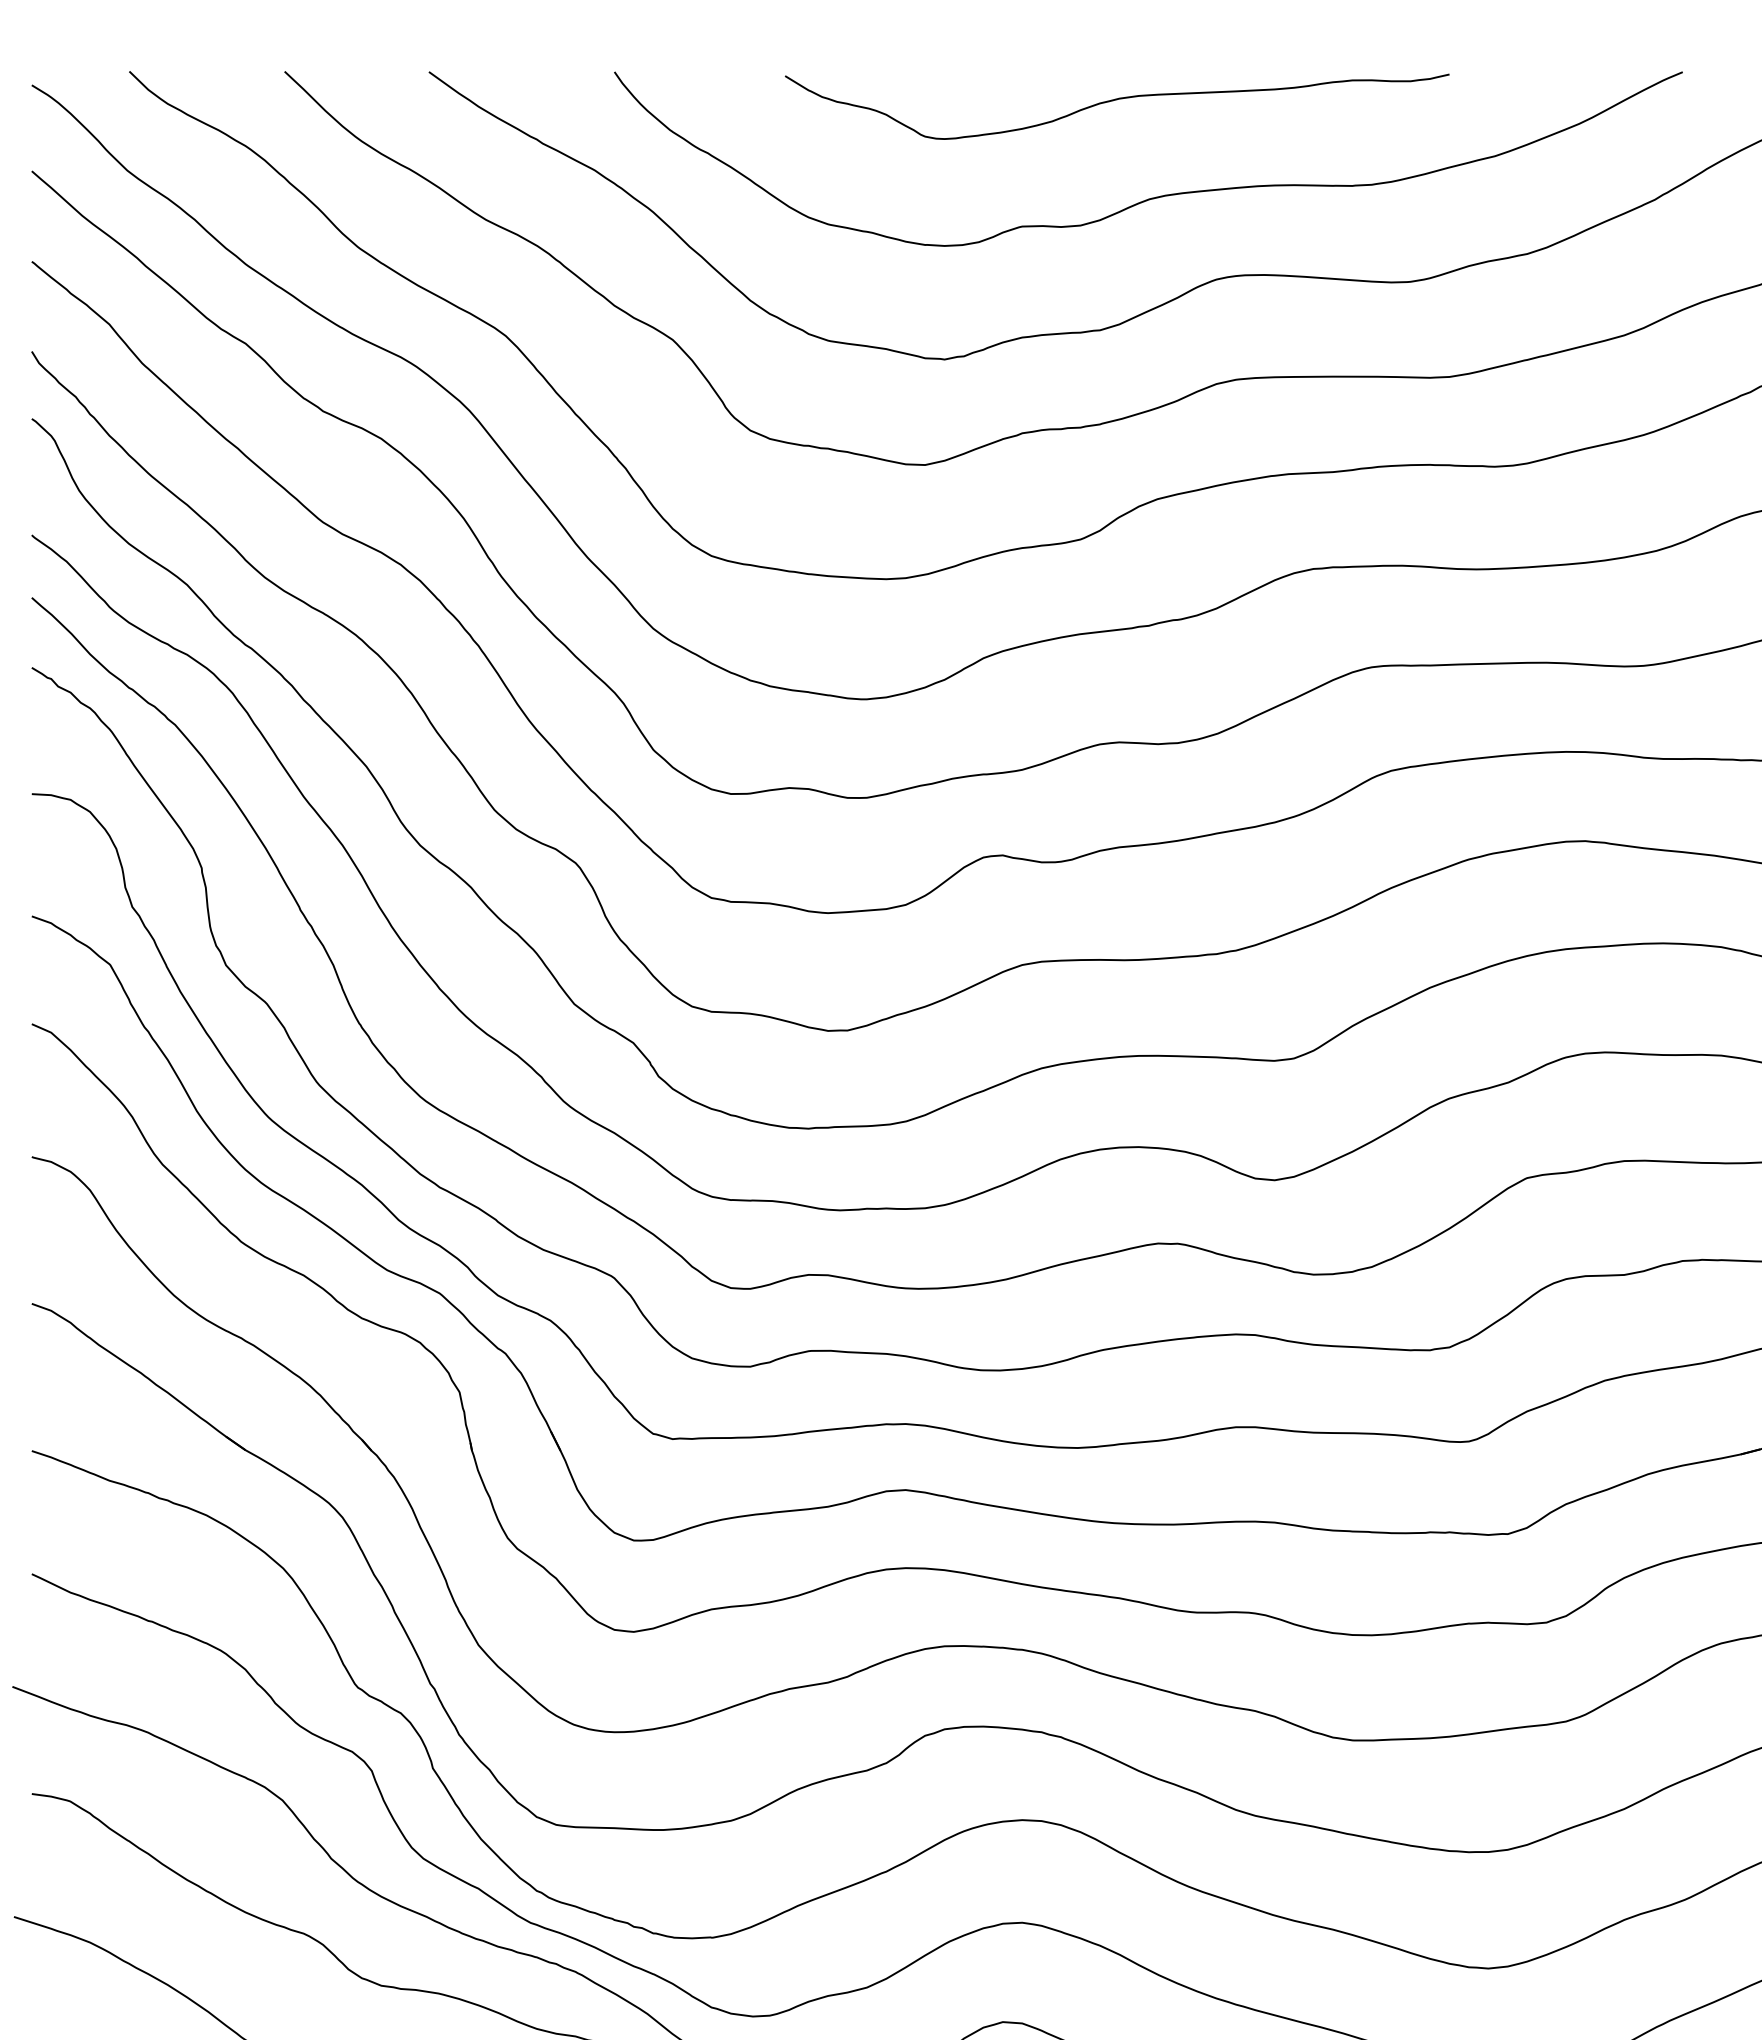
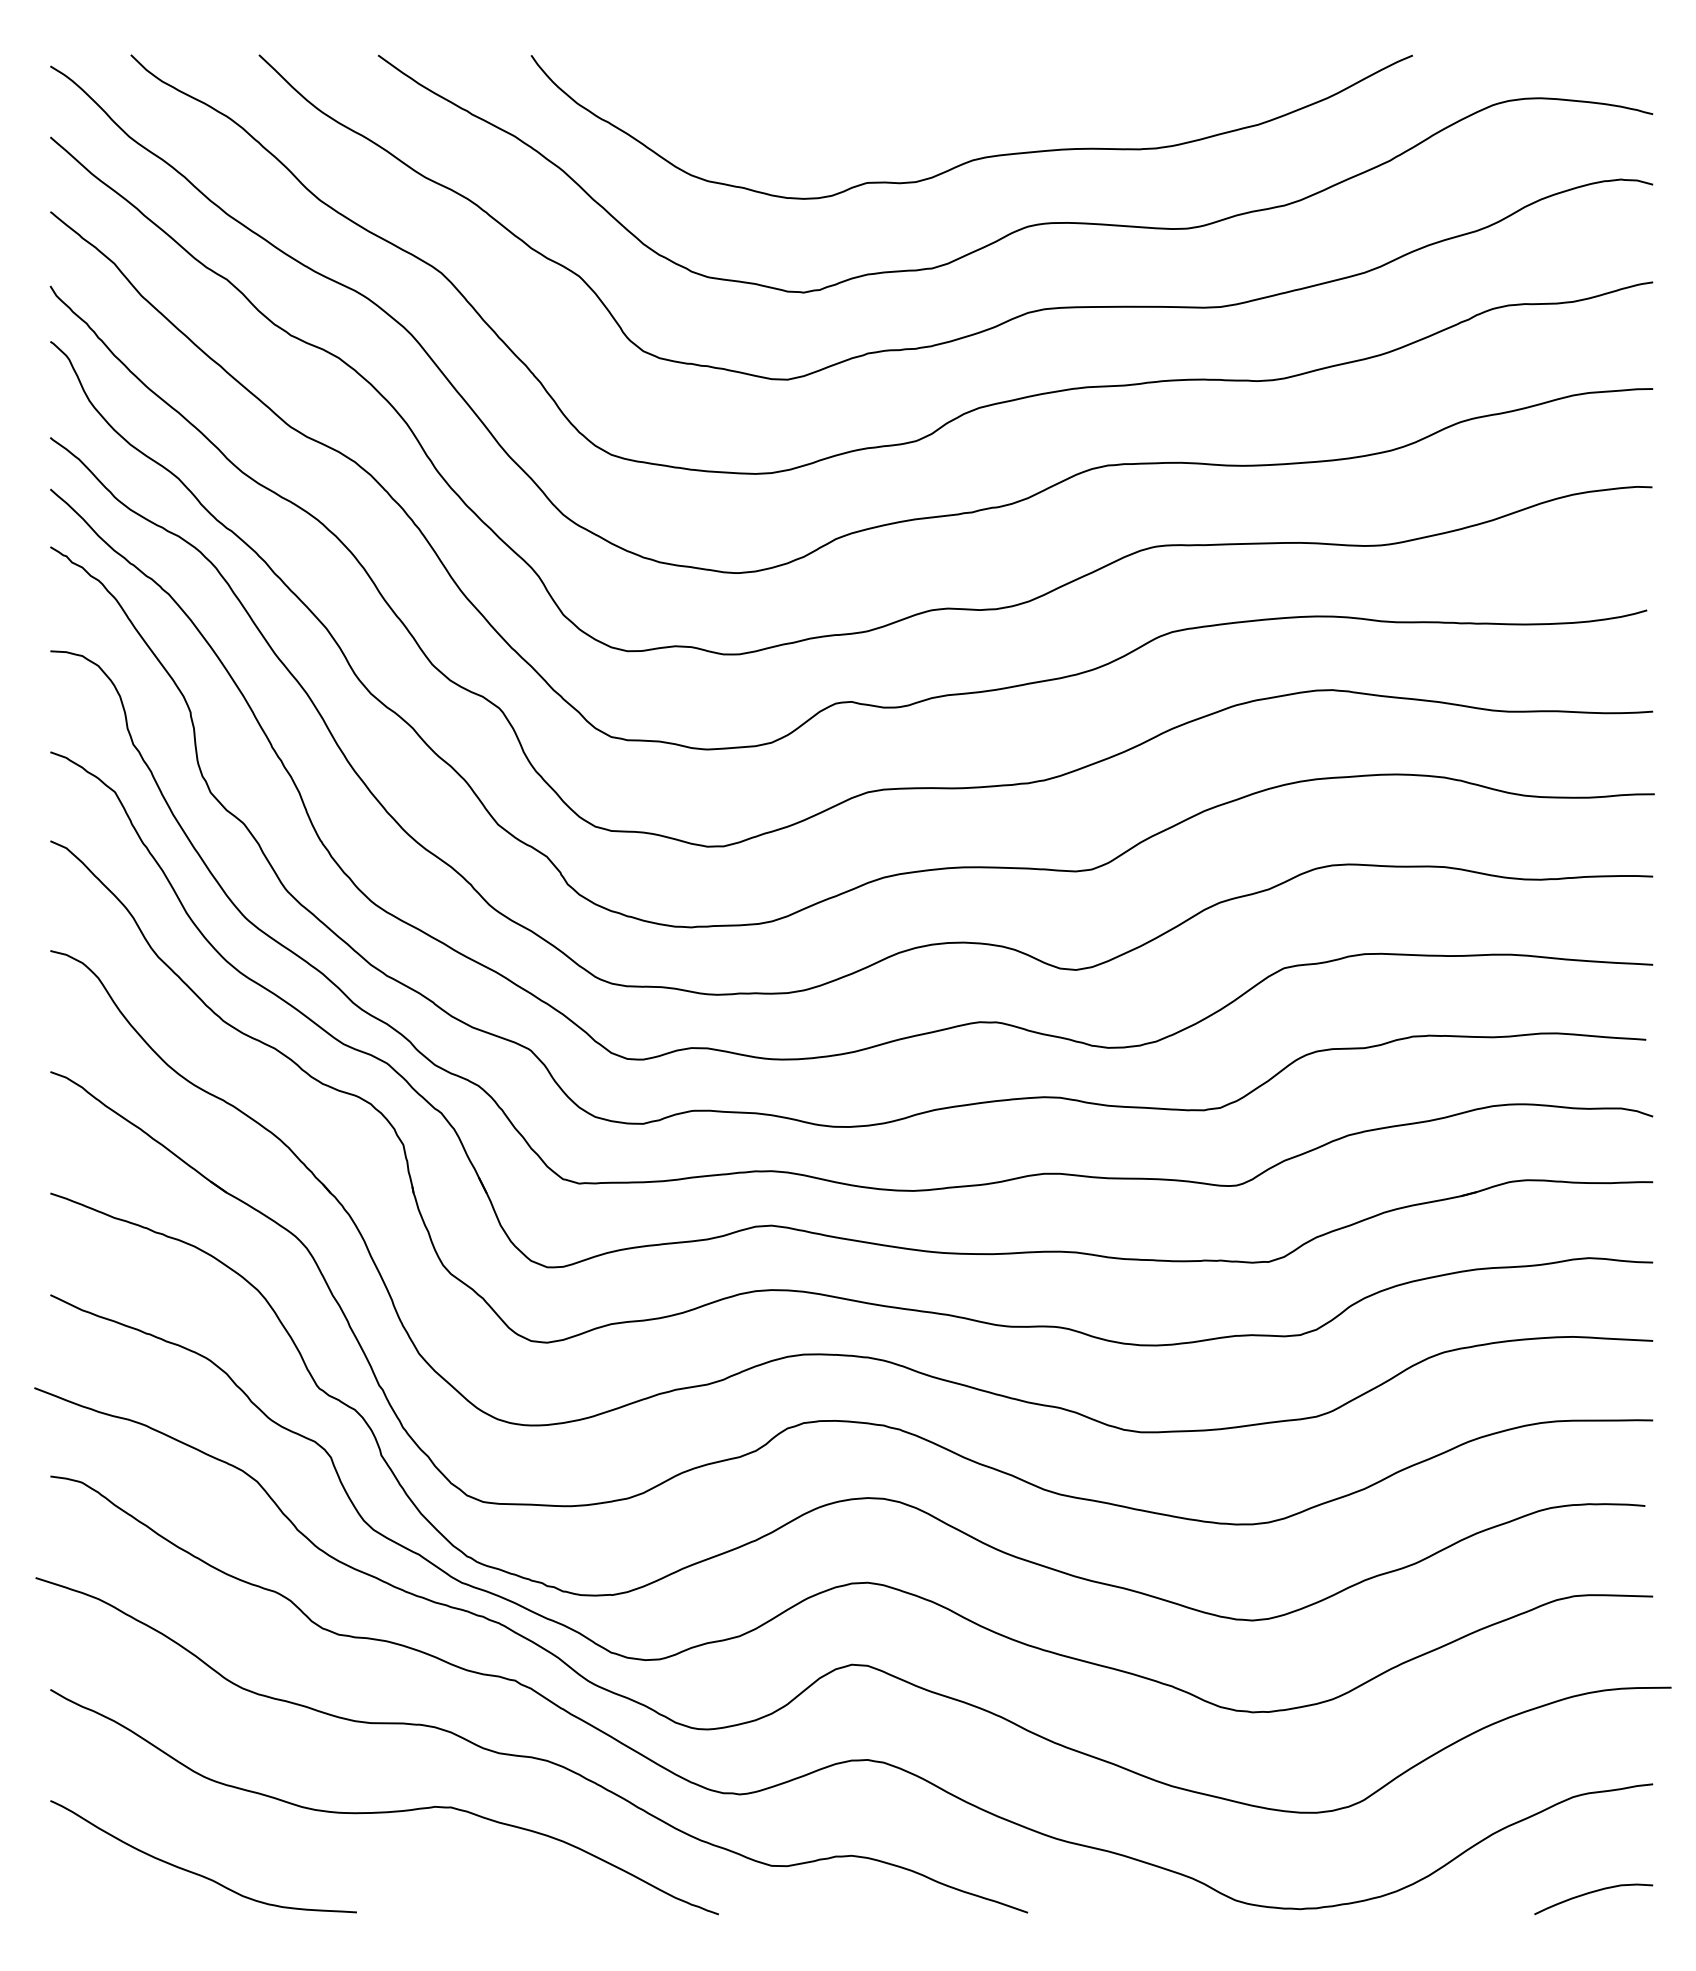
curve: (1115, 101) -> (944, 79), removed

